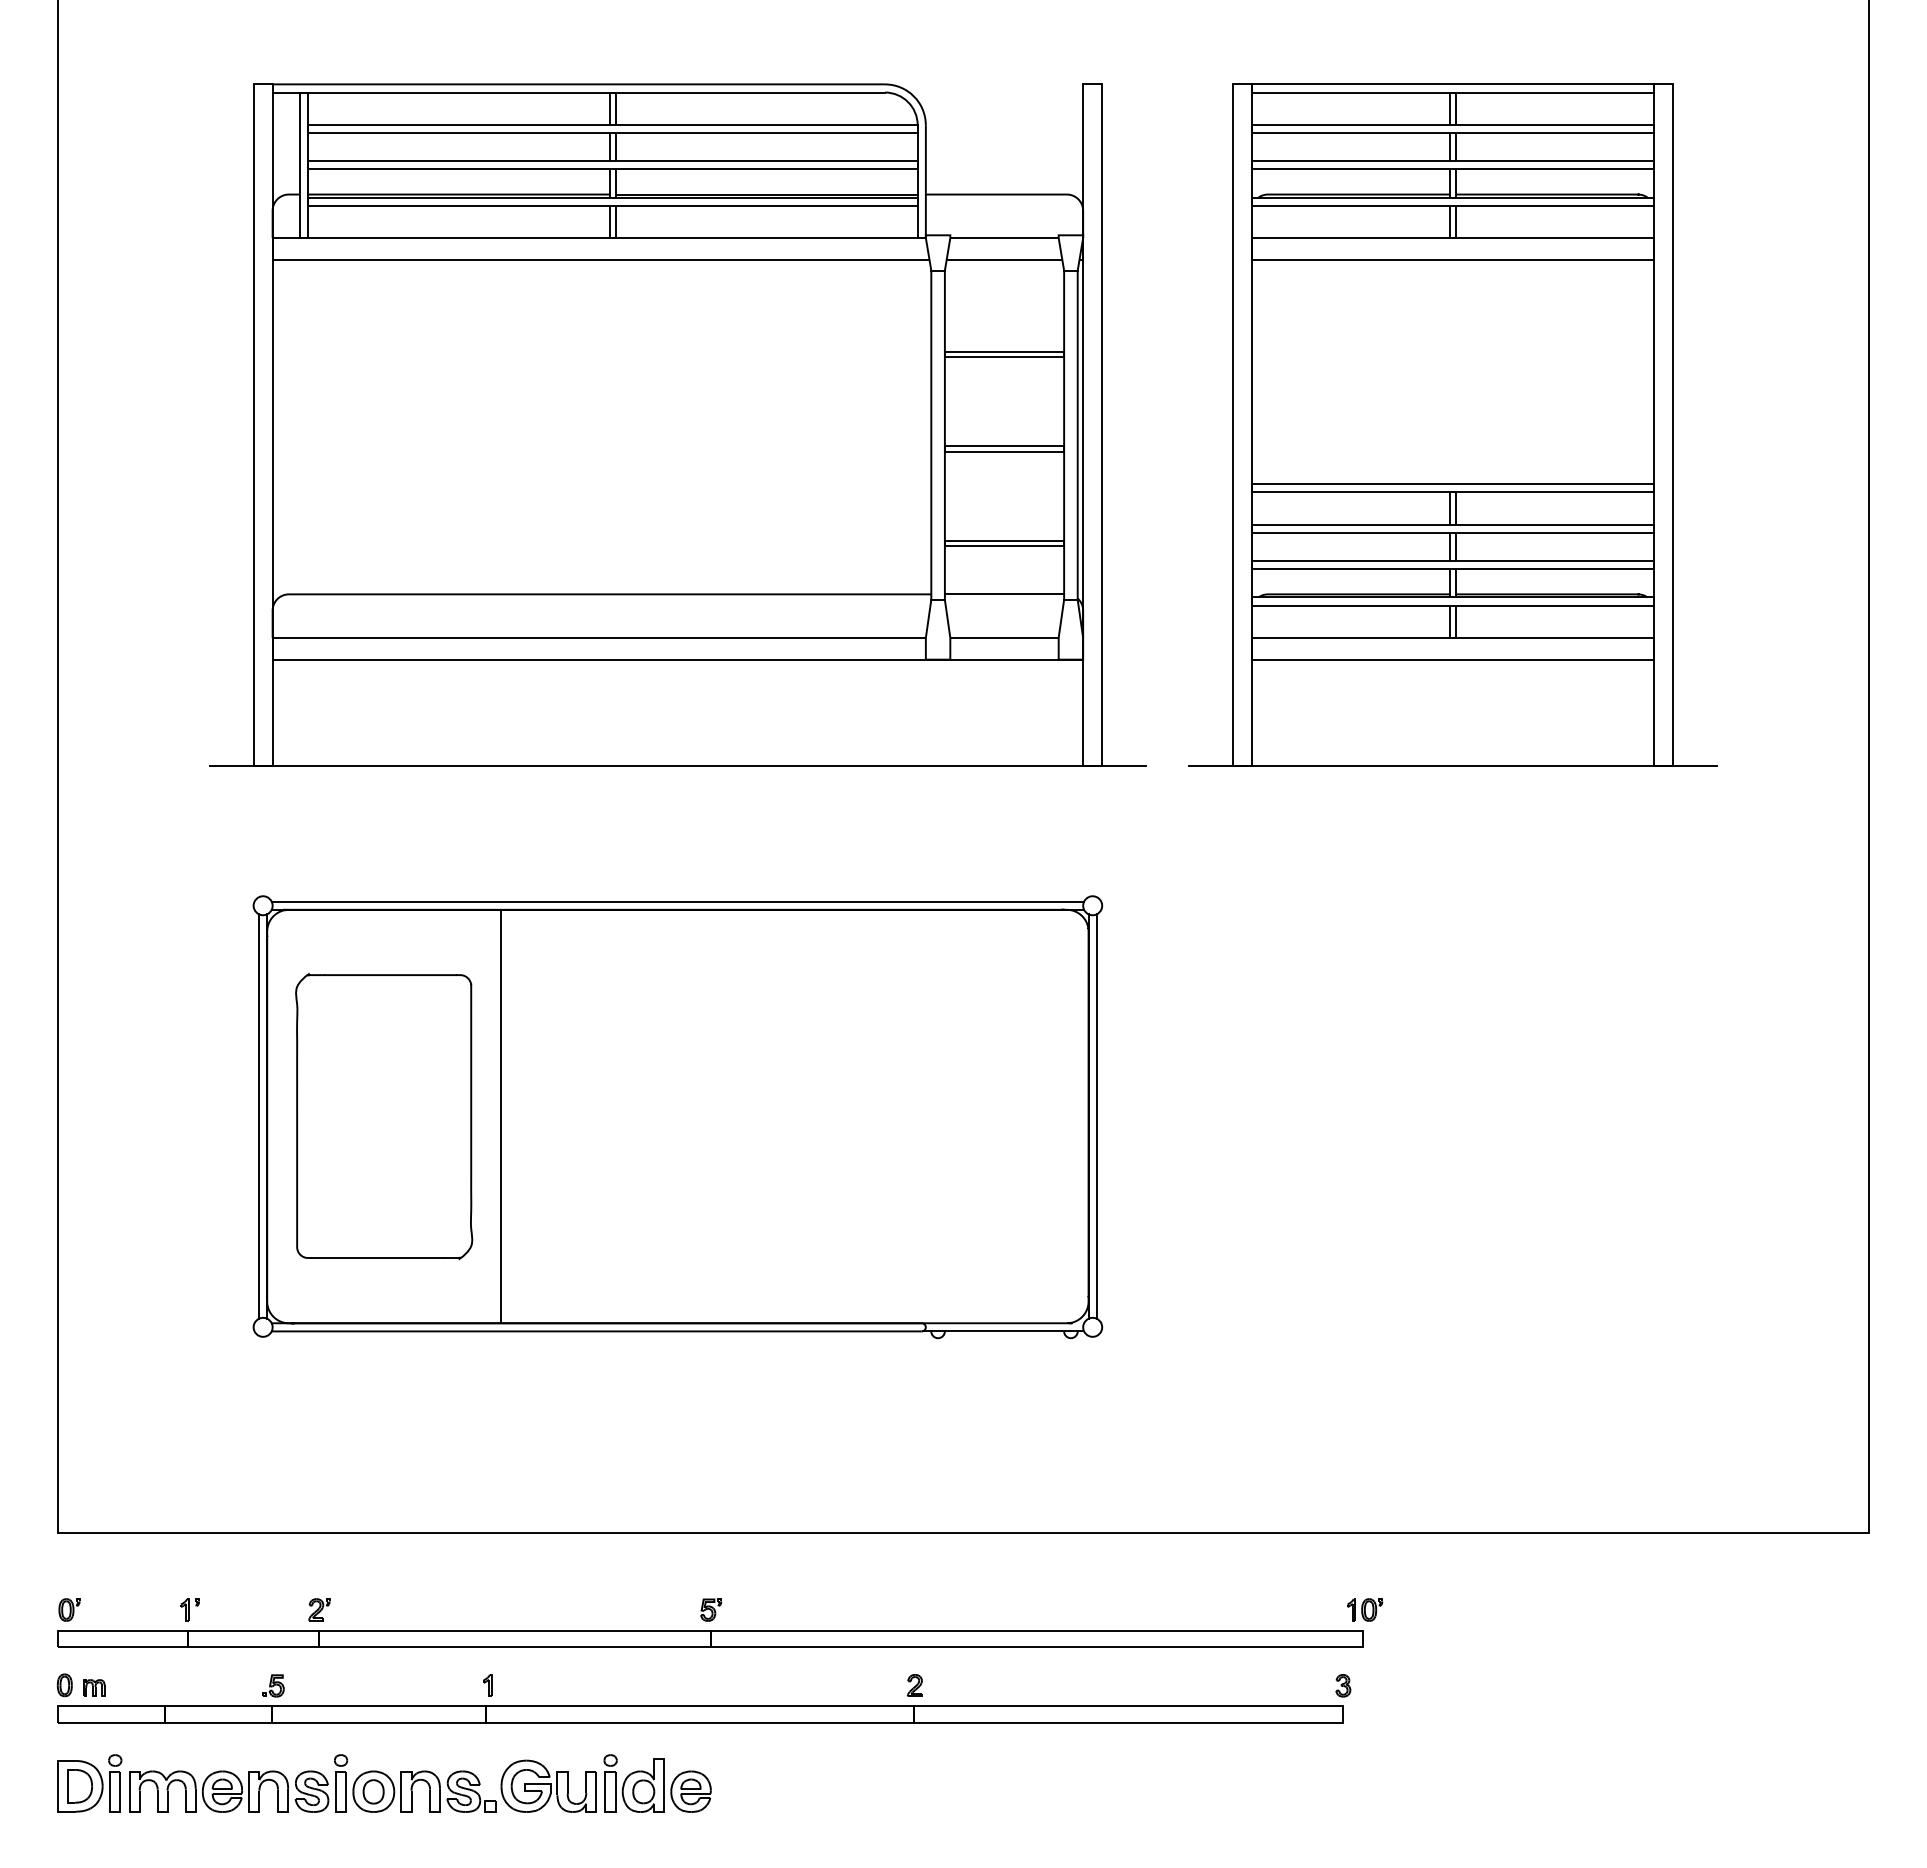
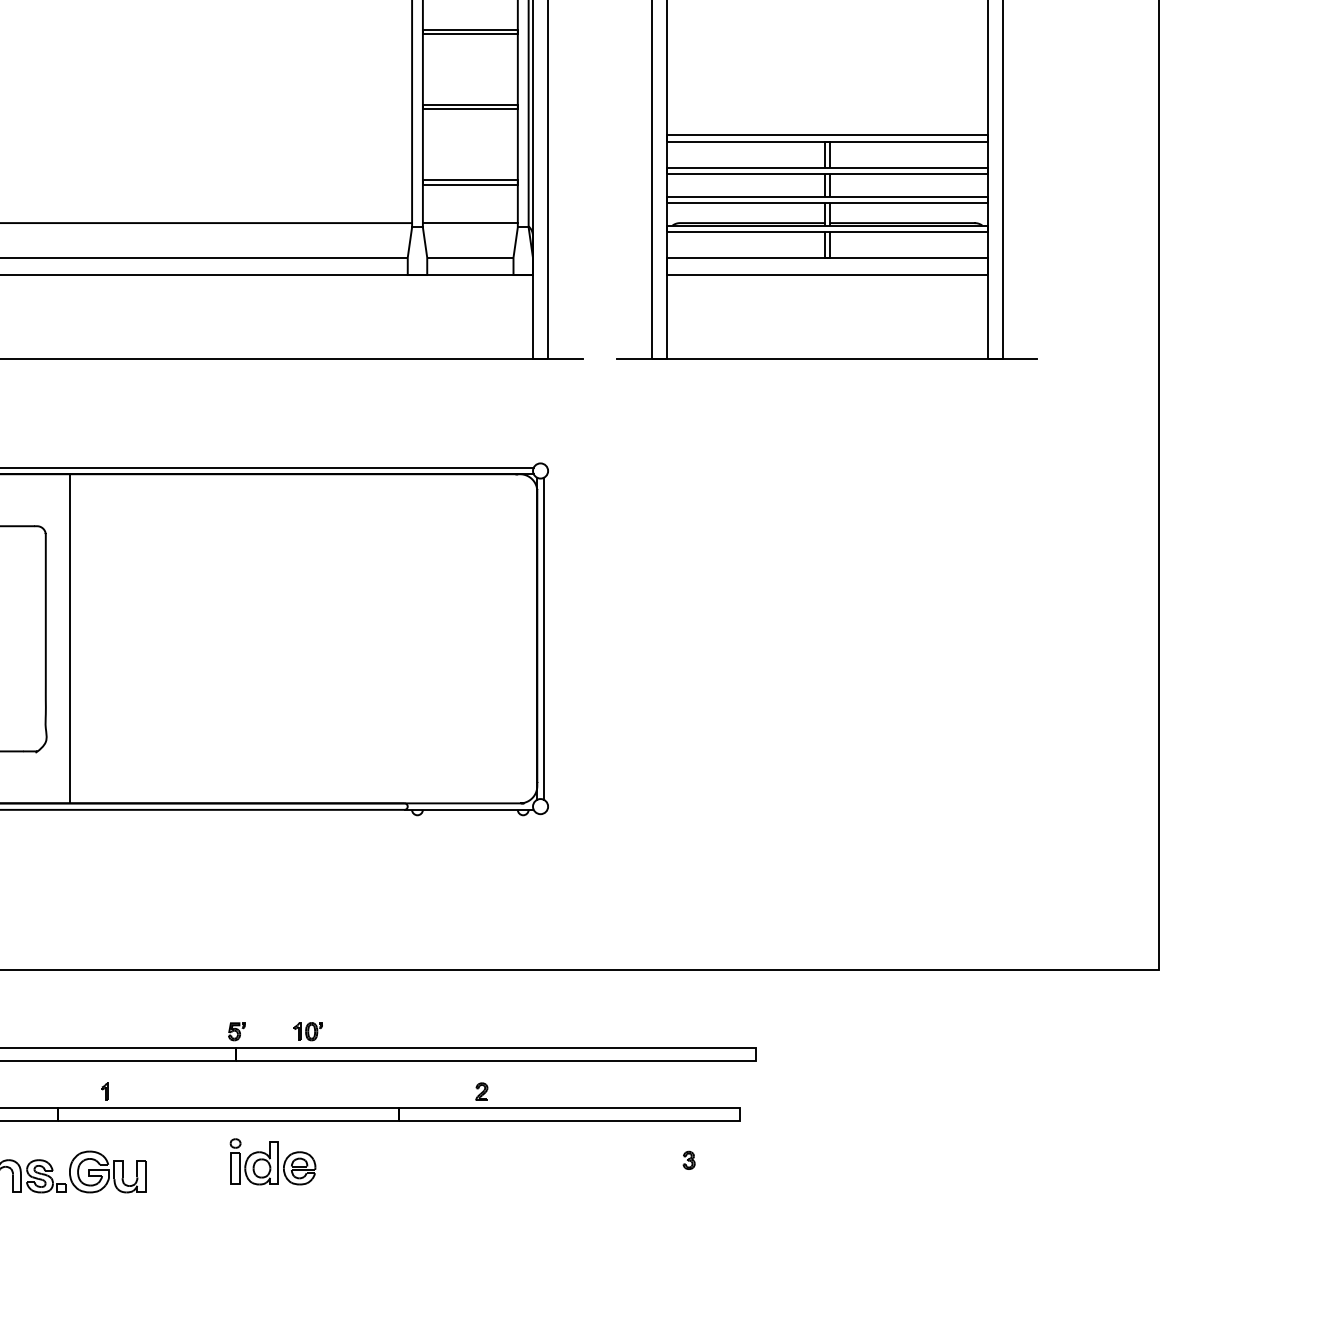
part: (1365, 1609) -> (308, 1031), moved
part: (487, 1685) -> (104, 1091), moved
part: (914, 1685) -> (481, 1091), moved
part: (1343, 1685) -> (689, 1160), moved
part: (657, 1783) -> (272, 1161), moved

